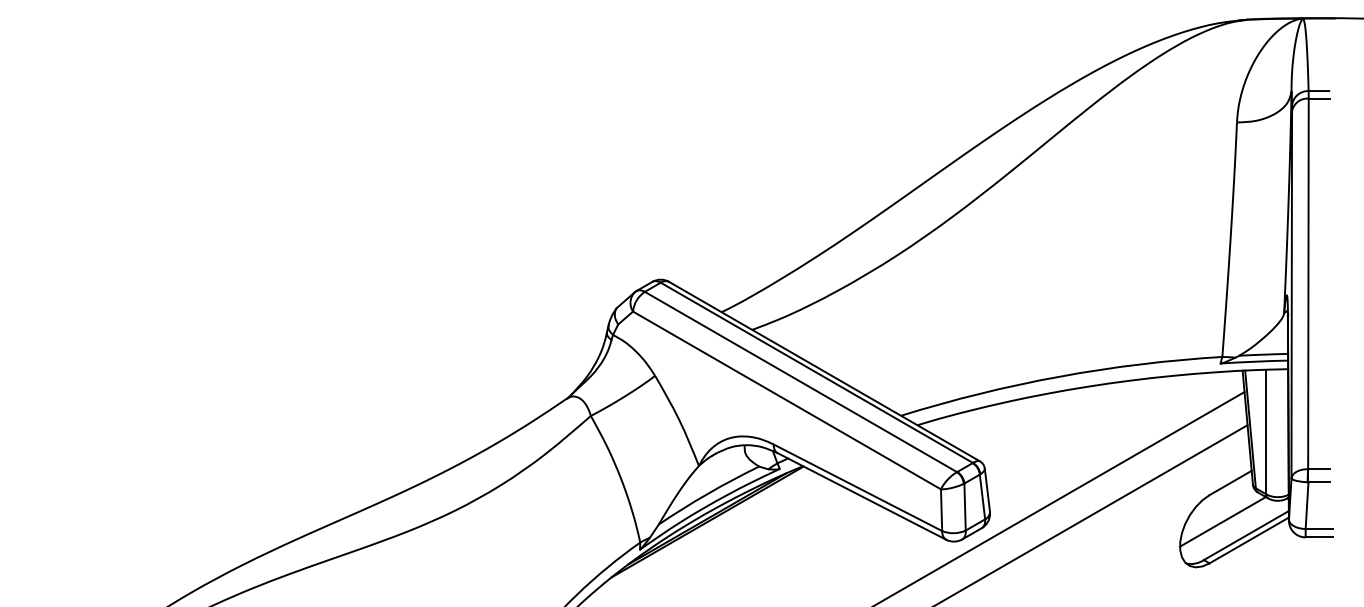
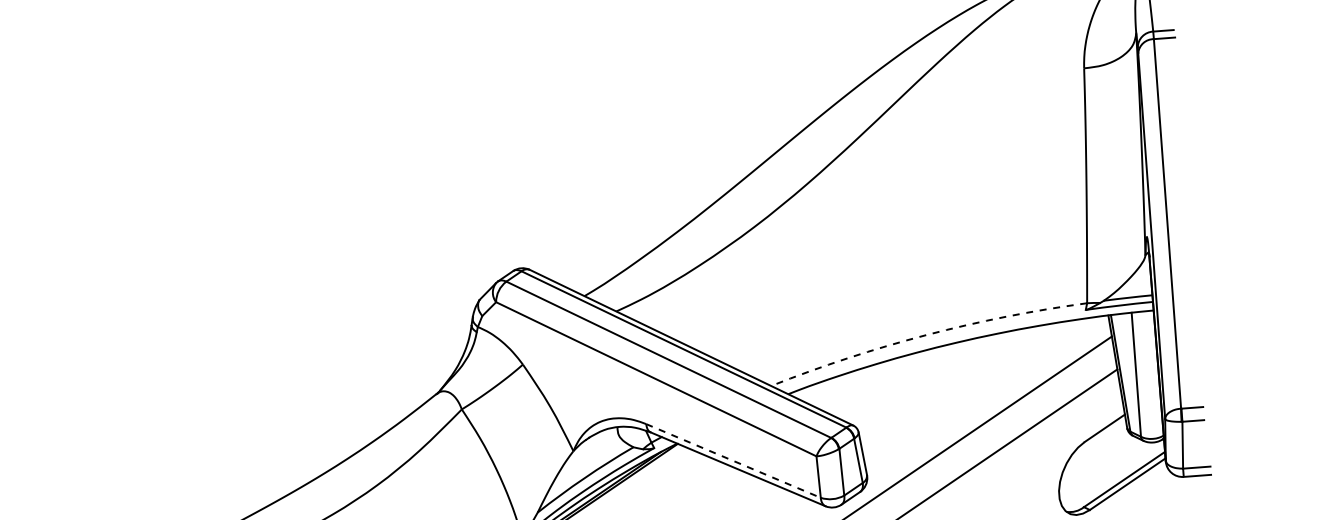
arc: (1059, 376) -> (926, 334), solid -> dashed
line: (857, 487) -> (733, 460), solid -> dashed
line: (1222, 521) -> (1099, 467), removed

